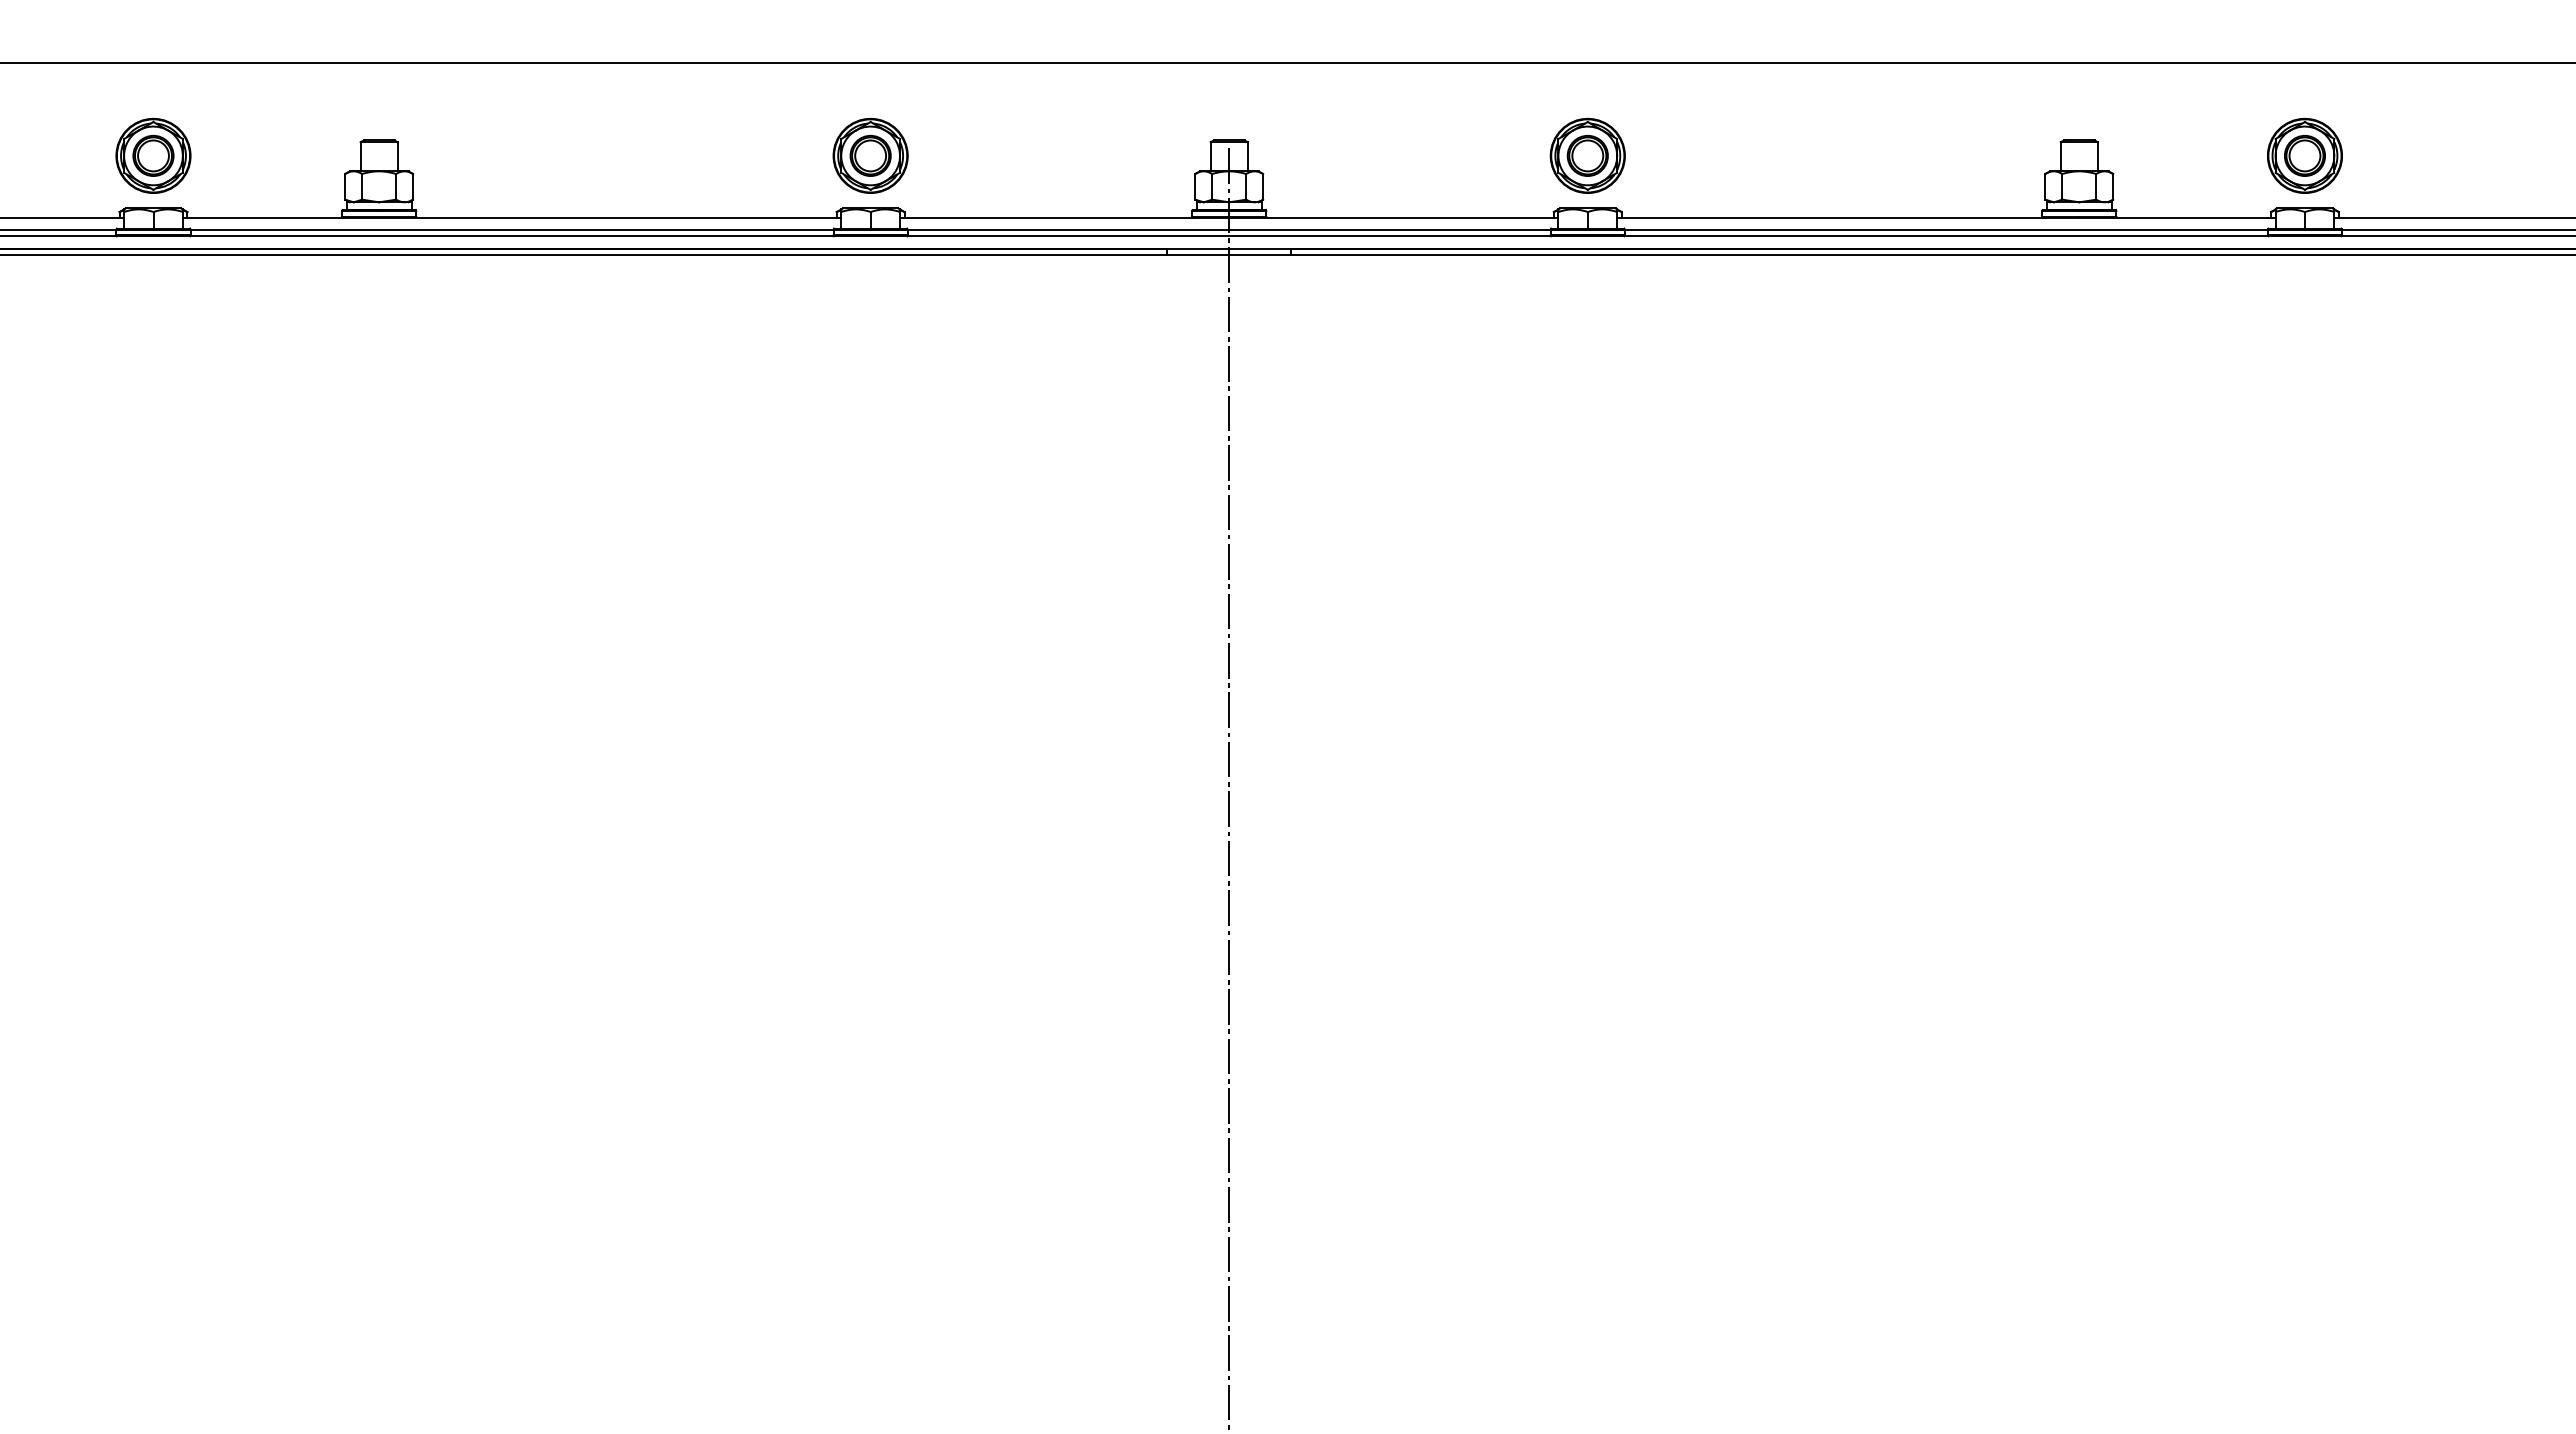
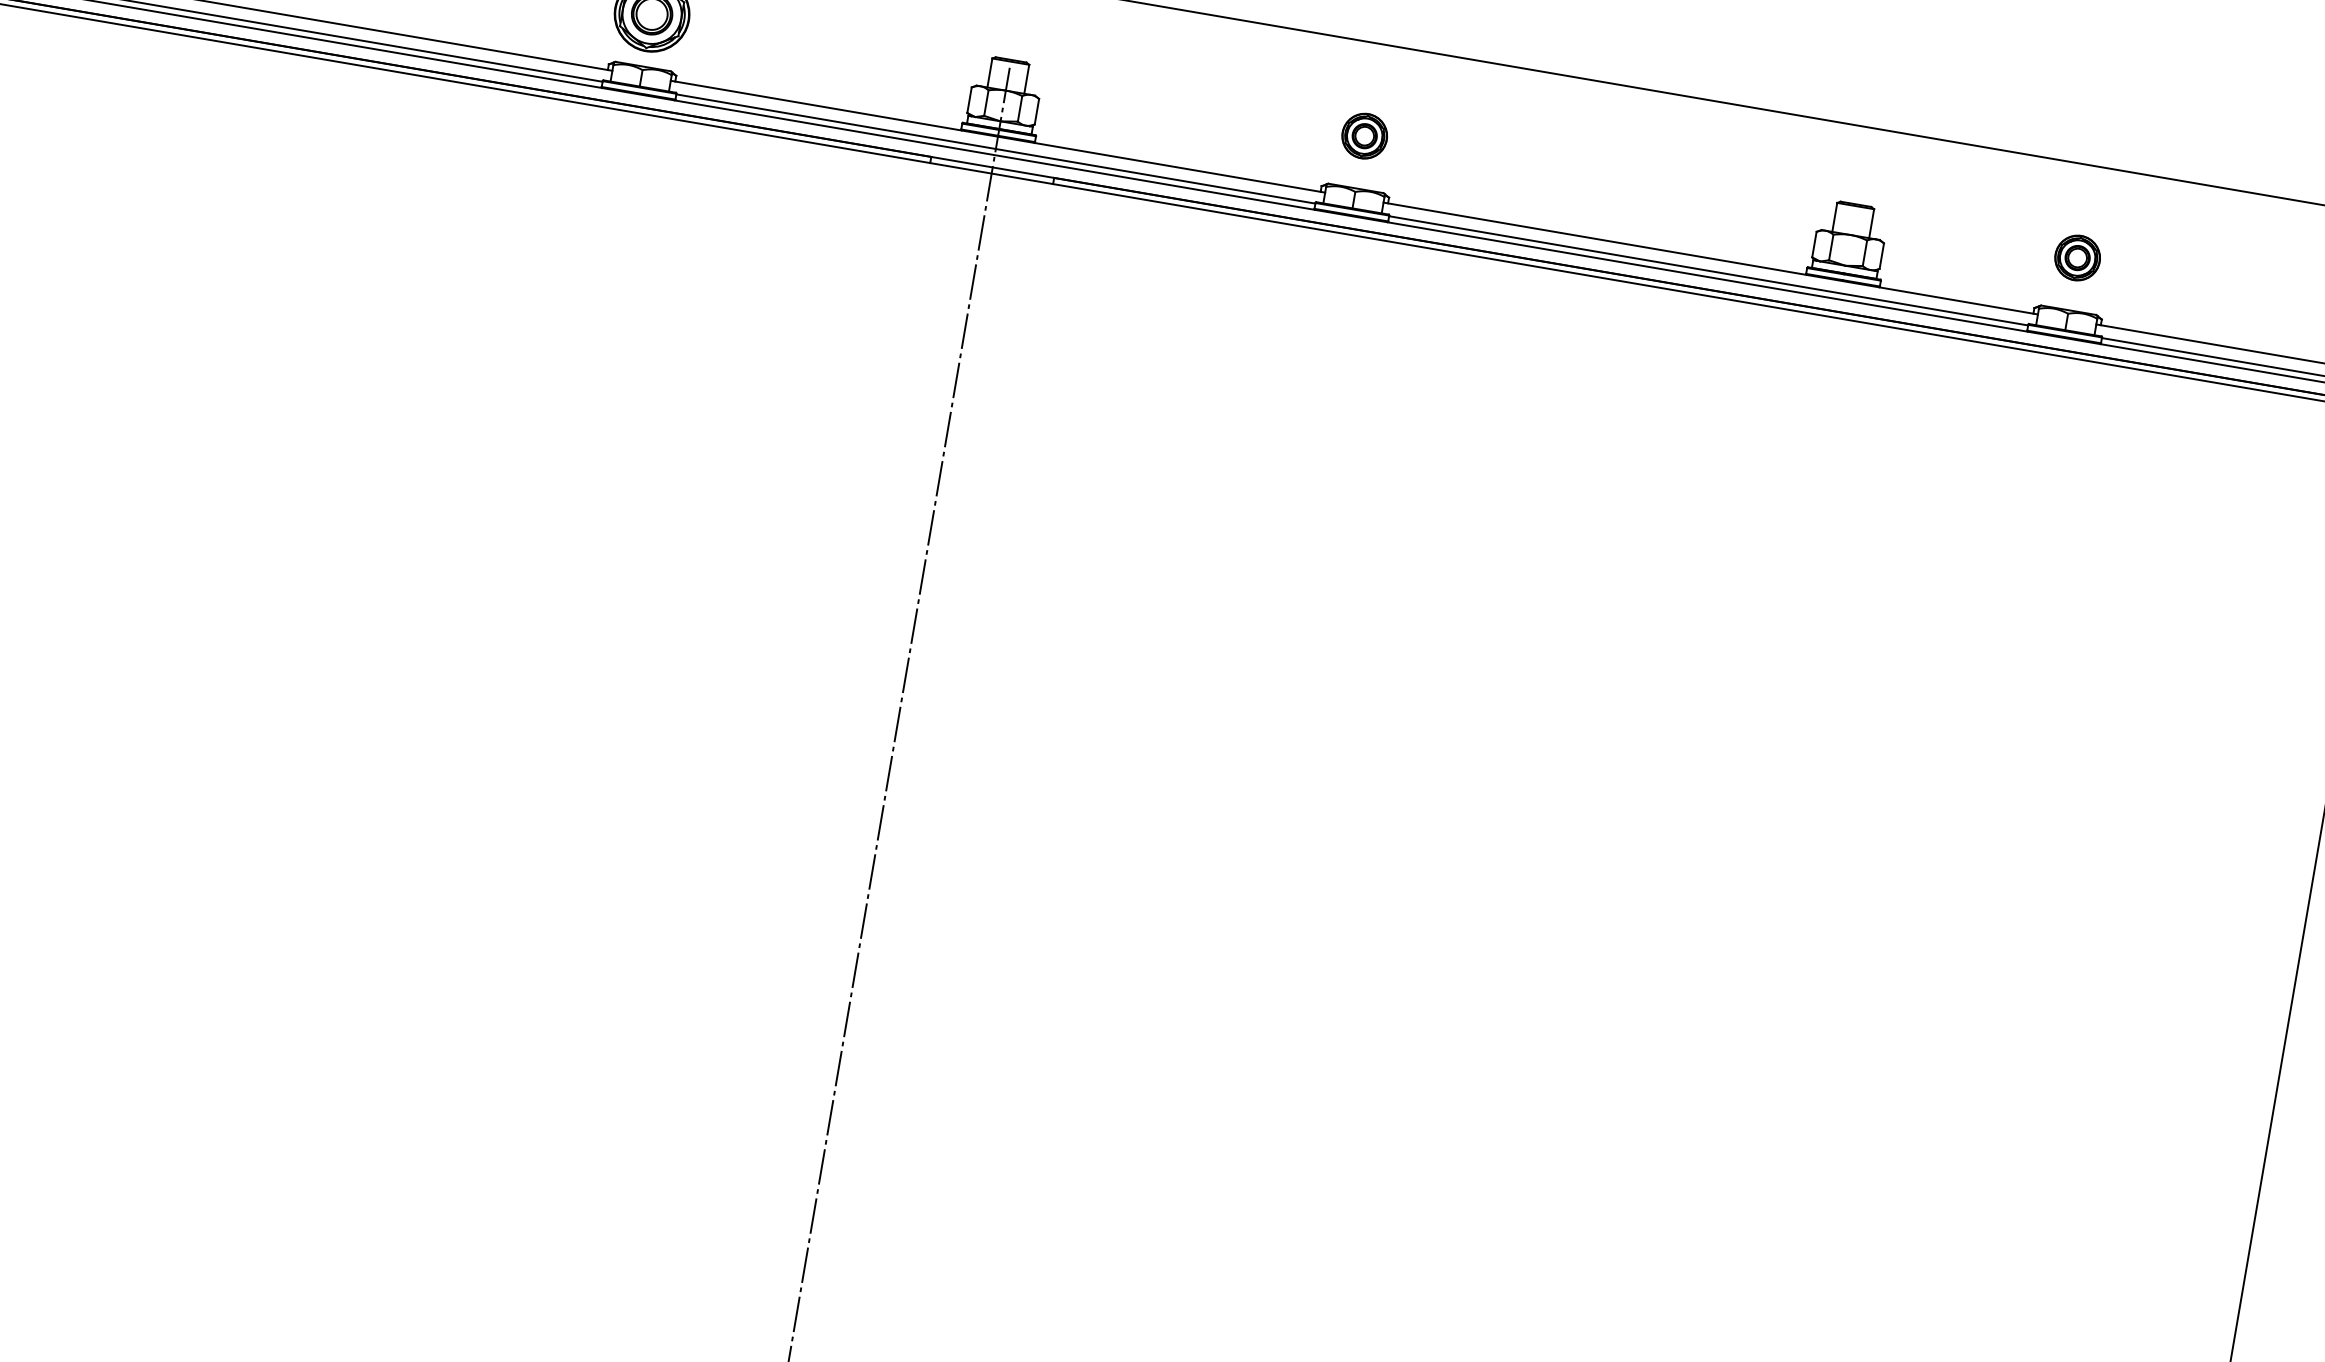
part: (1587, 155) -> (1364, 135), size x0.6
part: (2304, 155) -> (2077, 257), size x0.6

